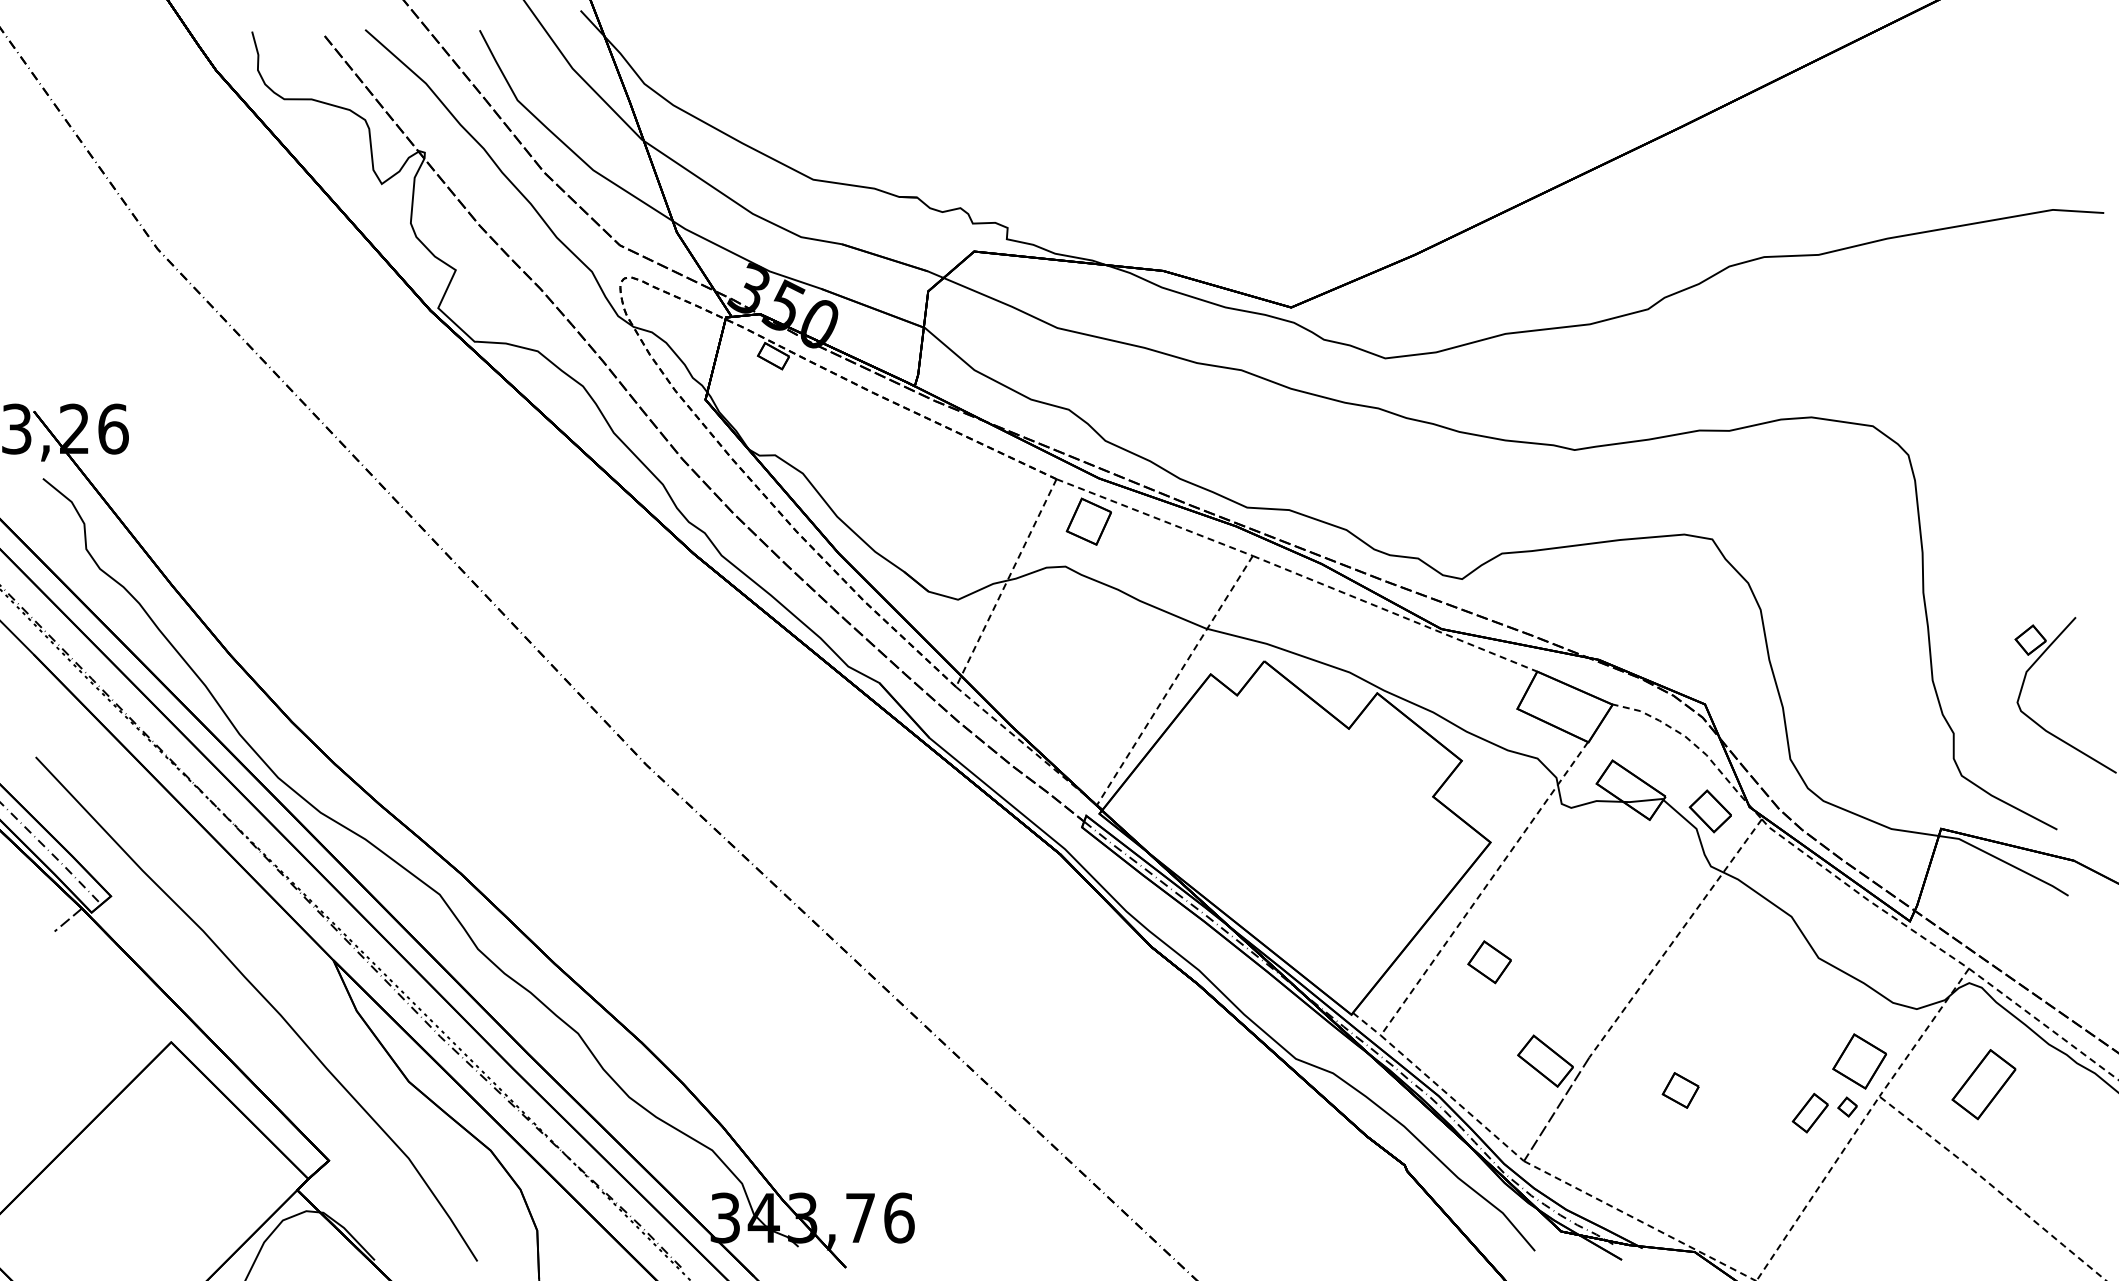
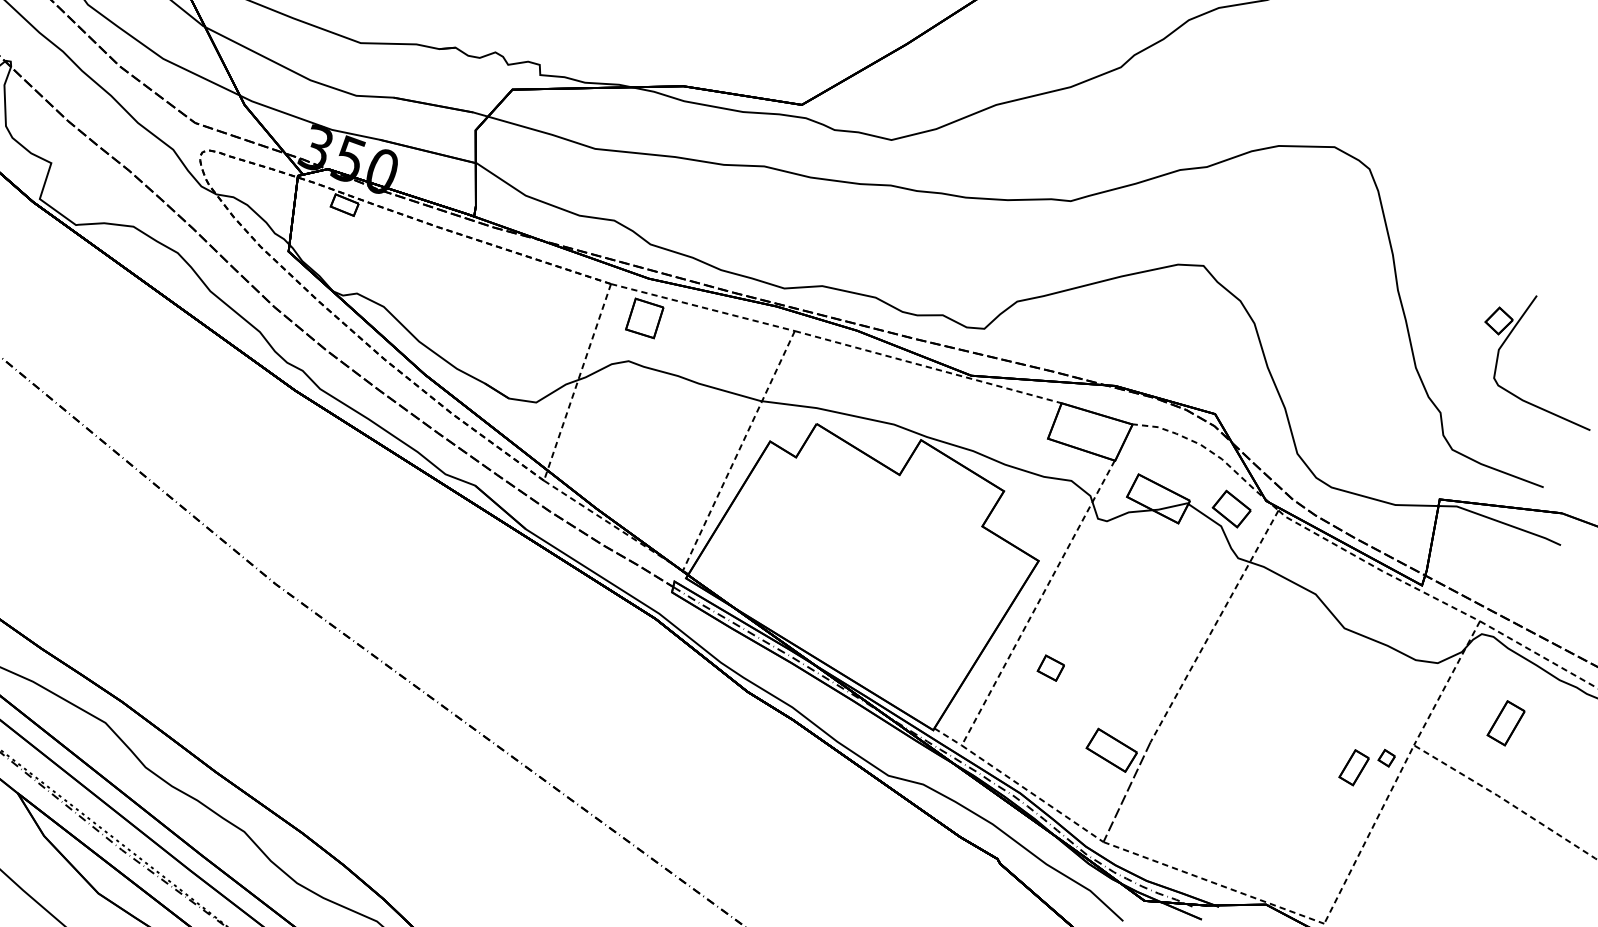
part: (1489, 962) -> (1050, 668), size x0.7
part: (1859, 1061) -> (1392, 716), removed
part: (1983, 1084) -> (1505, 723), size x0.7
part: (1680, 1090) -> (1235, 761), removed

